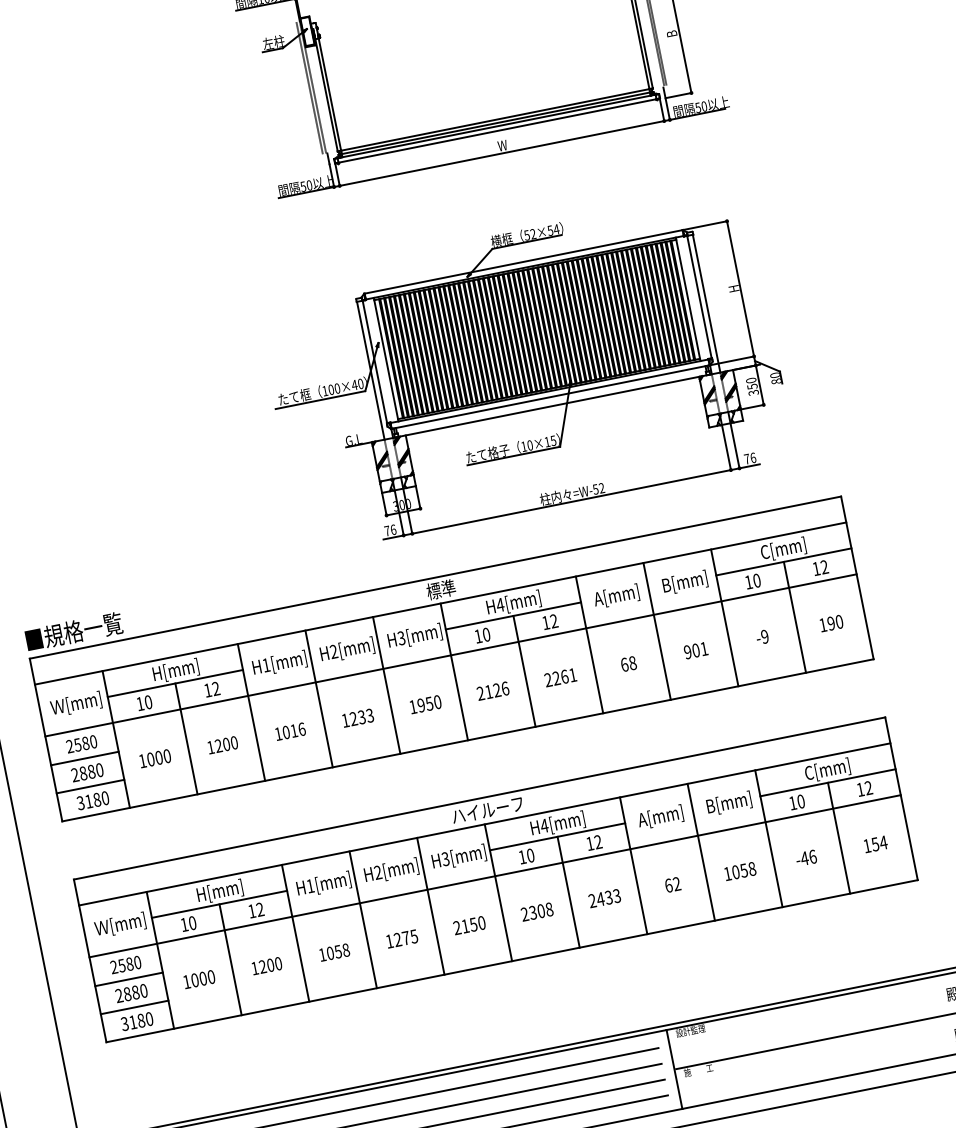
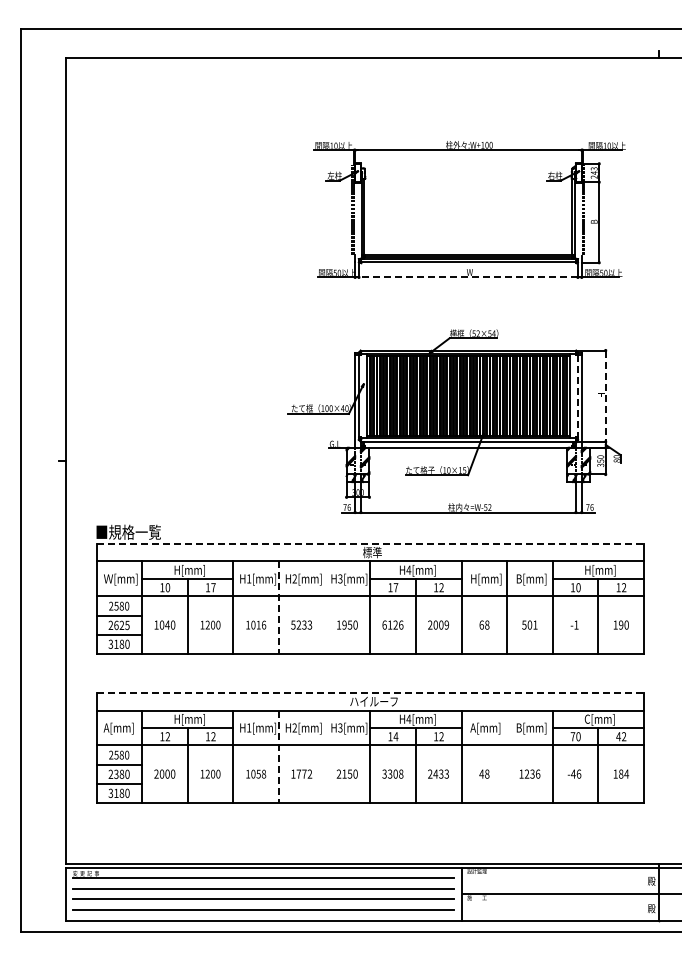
line: (500, 153) -> (467, 277), solid -> dashed
line: (740, 289) -> (605, 396), solid -> dashed
line: (698, 297) -> (577, 396), solid -> dashed
text: (783, 549) -> (599, 570), C[mm] -> H[mm]
line: (435, 576) -> (370, 543), solid -> dashed
text: (616, 596) -> (485, 579), A[mm] -> H[mm]
text: (485, 634) -> (395, 587), 10 -> 17
text: (764, 635) -> (576, 624), -9 -> -1
text: (687, 651) -> (524, 624), 901 -> 501
text: (564, 675) -> (441, 624), 2261 -> 2009
line: (386, 685) -> (324, 607), removed
text: (216, 688) -> (213, 587), 12 -> 17
text: (480, 692) -> (384, 624), 2126 -> 6126
line: (320, 700) -> (279, 608), solid -> dashed
text: (345, 719) -> (293, 624), 1233 -> 5233
text: (158, 756) -> (167, 624), 1000 -> 1040
text: (90, 770) -> (121, 624), 2880 -> 2625
text: (860, 789) -> (618, 736), 12 -> 42
line: (480, 799) -> (370, 693), solid -> dashed
text: (792, 803) -> (572, 736), 10 -> 70
text: (874, 843) -> (620, 773), 154 -> 184
line: (701, 851) -> (507, 756), removed
text: (529, 855) -> (395, 736), 10 -> 14
text: (743, 869) -> (532, 773), 1058 -> 1236
text: (672, 883) -> (484, 773), 62 -> 48
line: (430, 906) -> (324, 756), removed
text: (524, 915) -> (384, 774), 2308 -> 3308
line: (364, 920) -> (279, 757), solid -> dashed
text: (191, 922) -> (167, 736), 10 -> 12
text: (119, 925) -> (120, 728), Ｗ[mm] -> A[mm]
text: (405, 937) -> (304, 773), 1275 -> 1772
text: (186, 981) -> (156, 773), 1000 -> 2000
text: (127, 994) -> (116, 774), 2880 -> 2380

